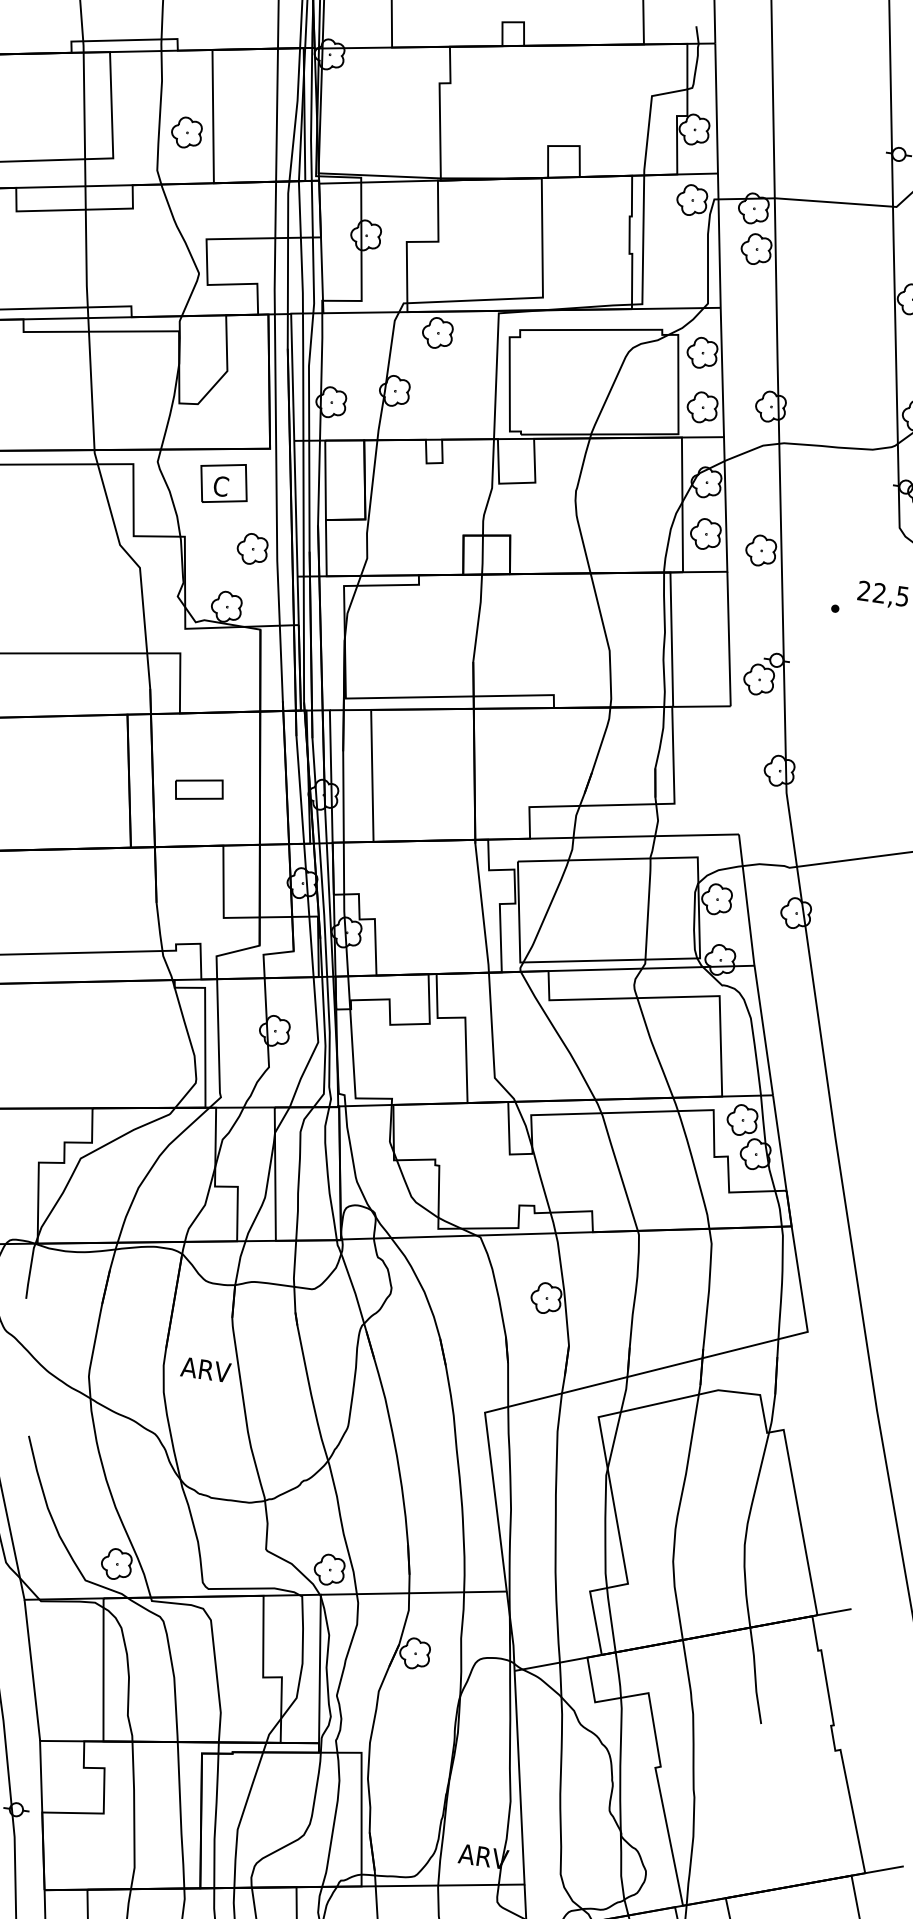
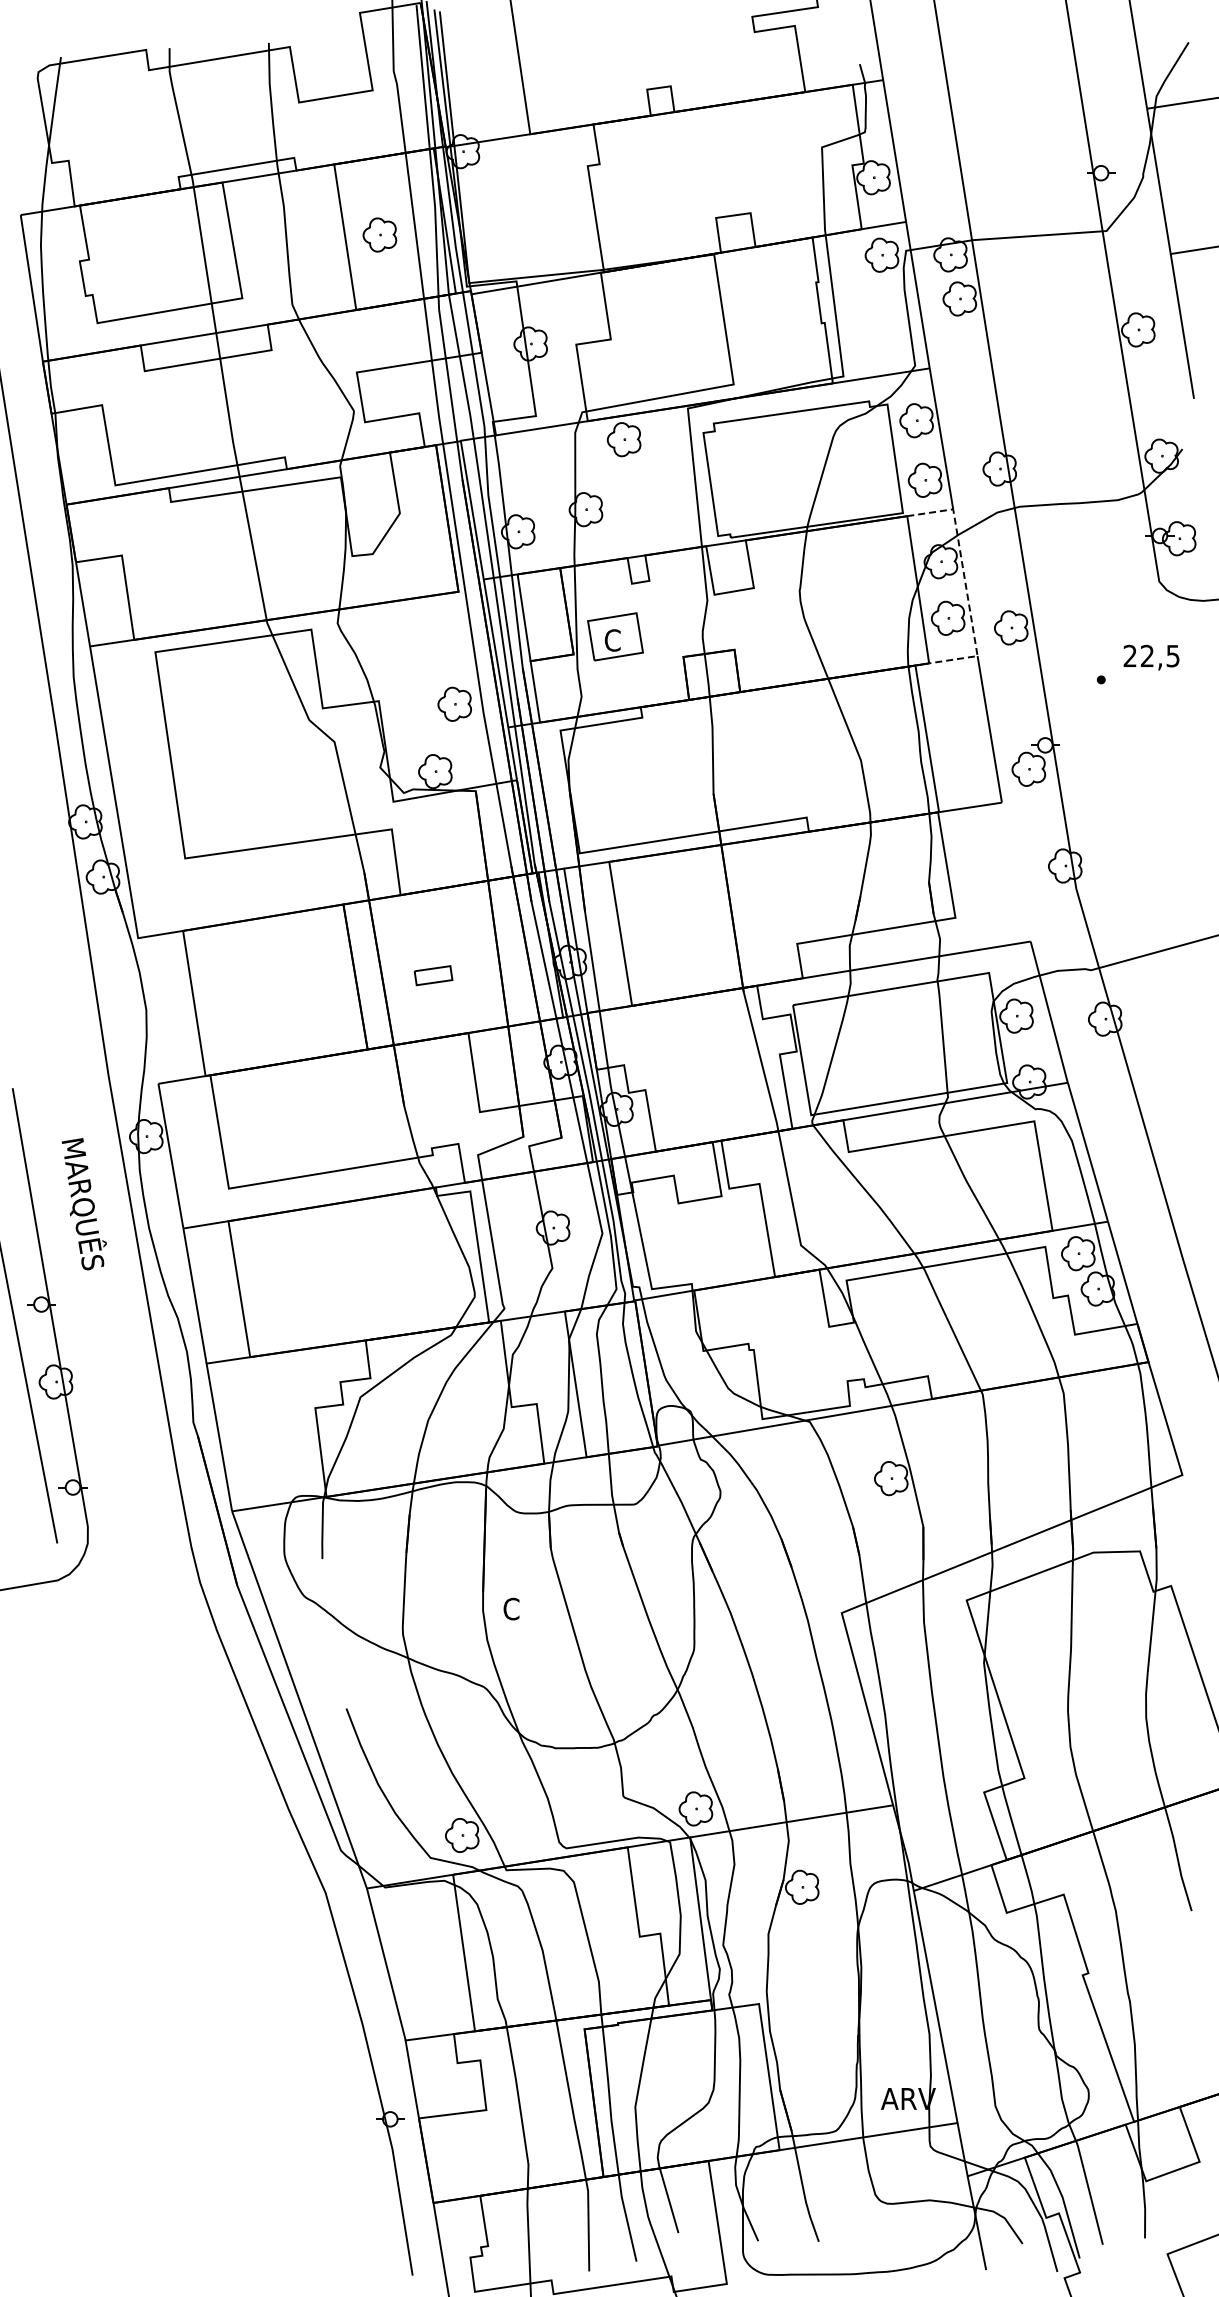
part: (186, 132) -> (379, 234), moved
part: (224, 483) -> (615, 636), moved
line: (725, 506) -> (965, 584), solid -> dashed
part: (199, 789) -> (433, 975), size x0.7
text: (205, 1369) -> (529, 1608), ARV -> C

